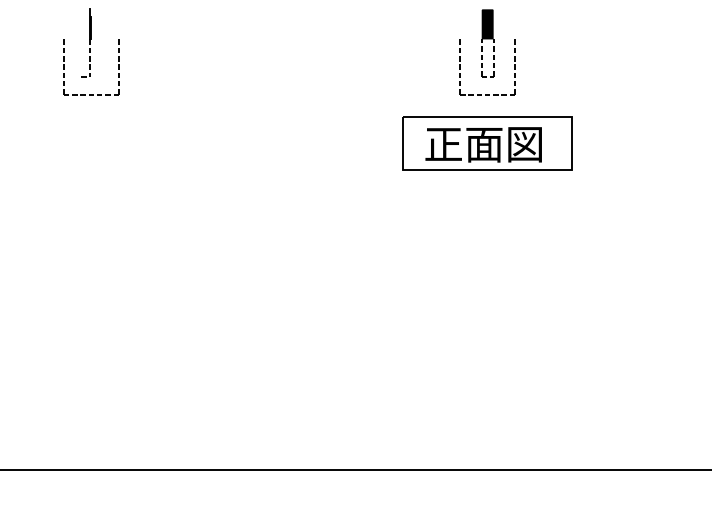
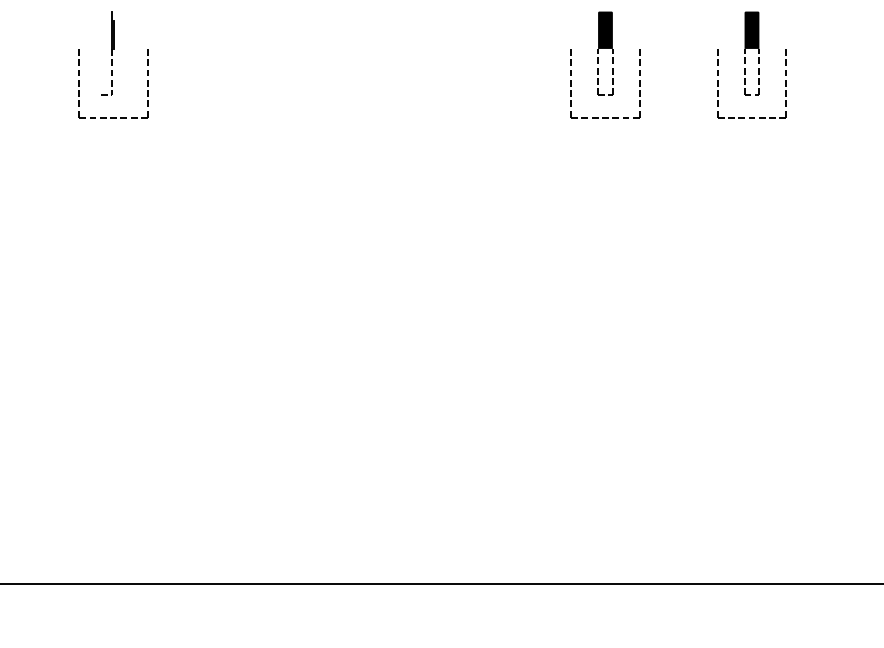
part: (605, 52) -> (751, 65), added
part: (487, 143) -> (605, 178), removed

